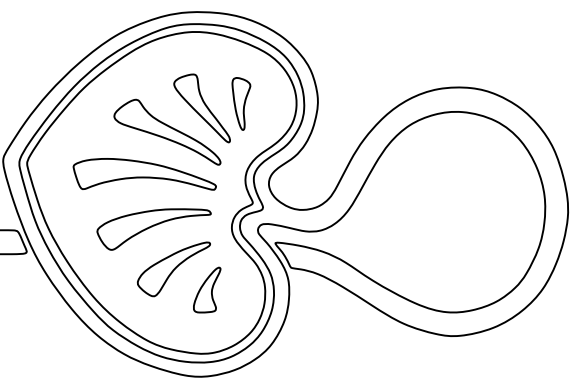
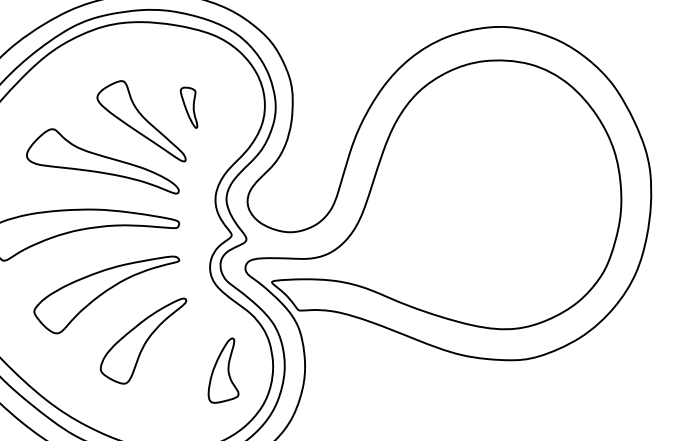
part: (241, 103) -> (191, 106), size x0.6
part: (207, 289) -> (222, 370), moved

